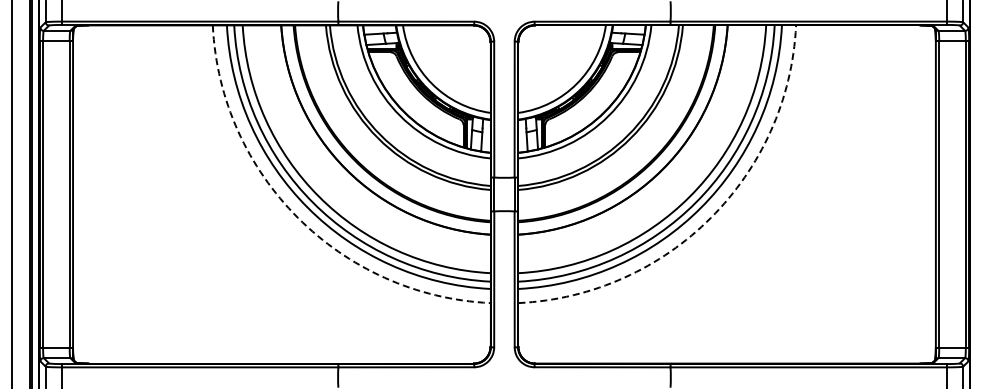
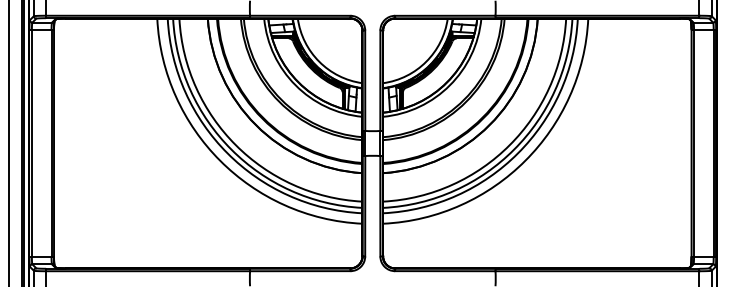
arc: (298, 217) -> (220, 160), dashed -> solid
arc: (710, 217) -> (525, 160), dashed -> solid

